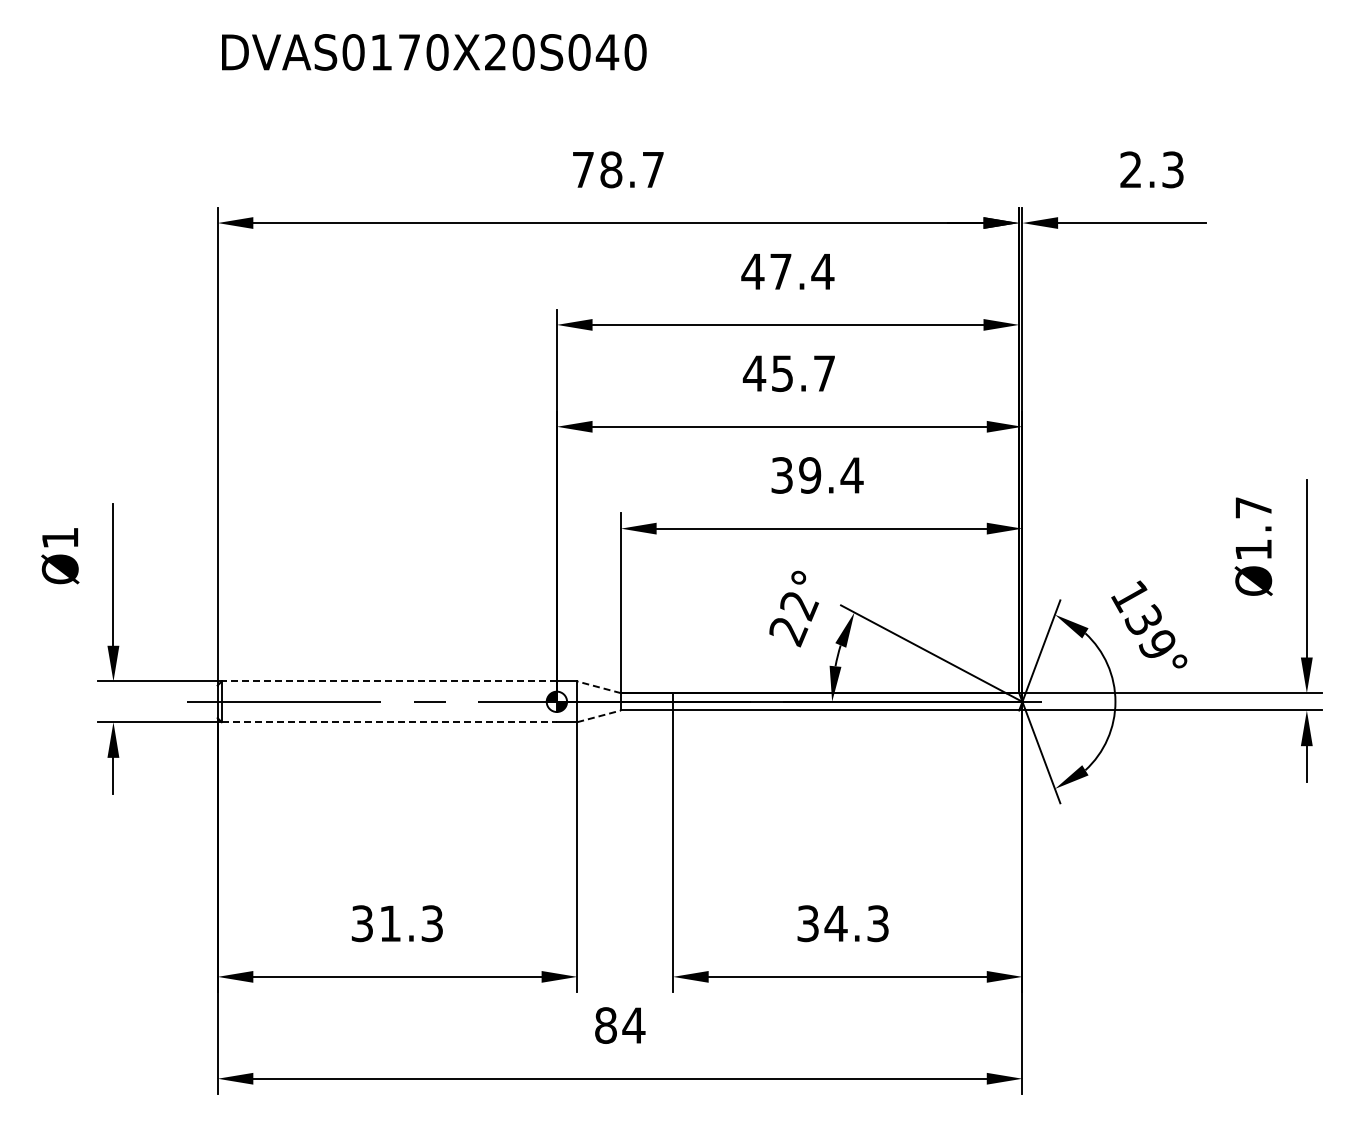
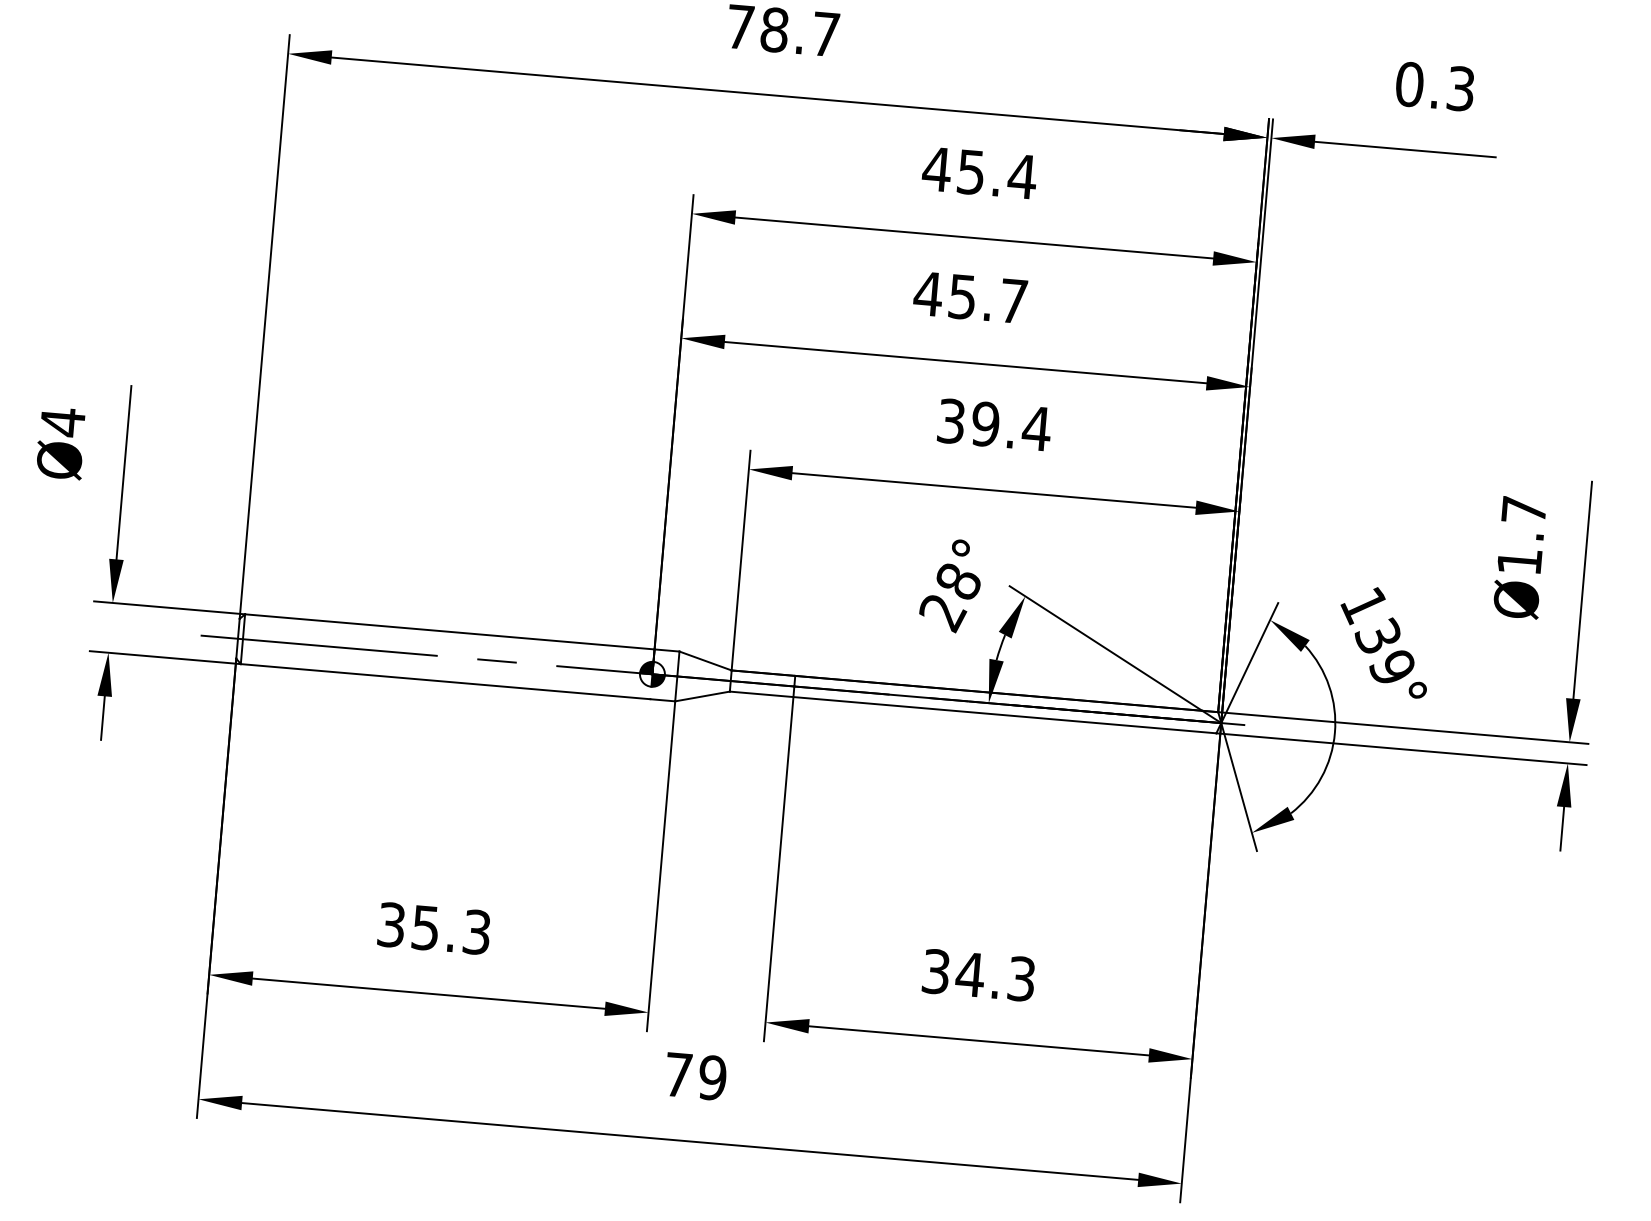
text: (1131, 169) -> (1410, 84), 2.3 -> 0.3
text: (780, 272) -> (970, 173), 47.4 -> 45.4
text: (60, 537) -> (63, 421), Ø1 -> Ø4
text: (799, 606) -> (958, 583), 22° -> 28°
line: (389, 681) -> (450, 631), dashed -> solid
line: (599, 687) -> (706, 661), dashed -> solid
line: (599, 716) -> (702, 696), dashed -> solid
line: (389, 722) -> (445, 682), dashed -> solid
text: (389, 923) -> (424, 927), 31.3 -> 35.3
text: (620, 1025) -> (696, 1076), 84 -> 79

